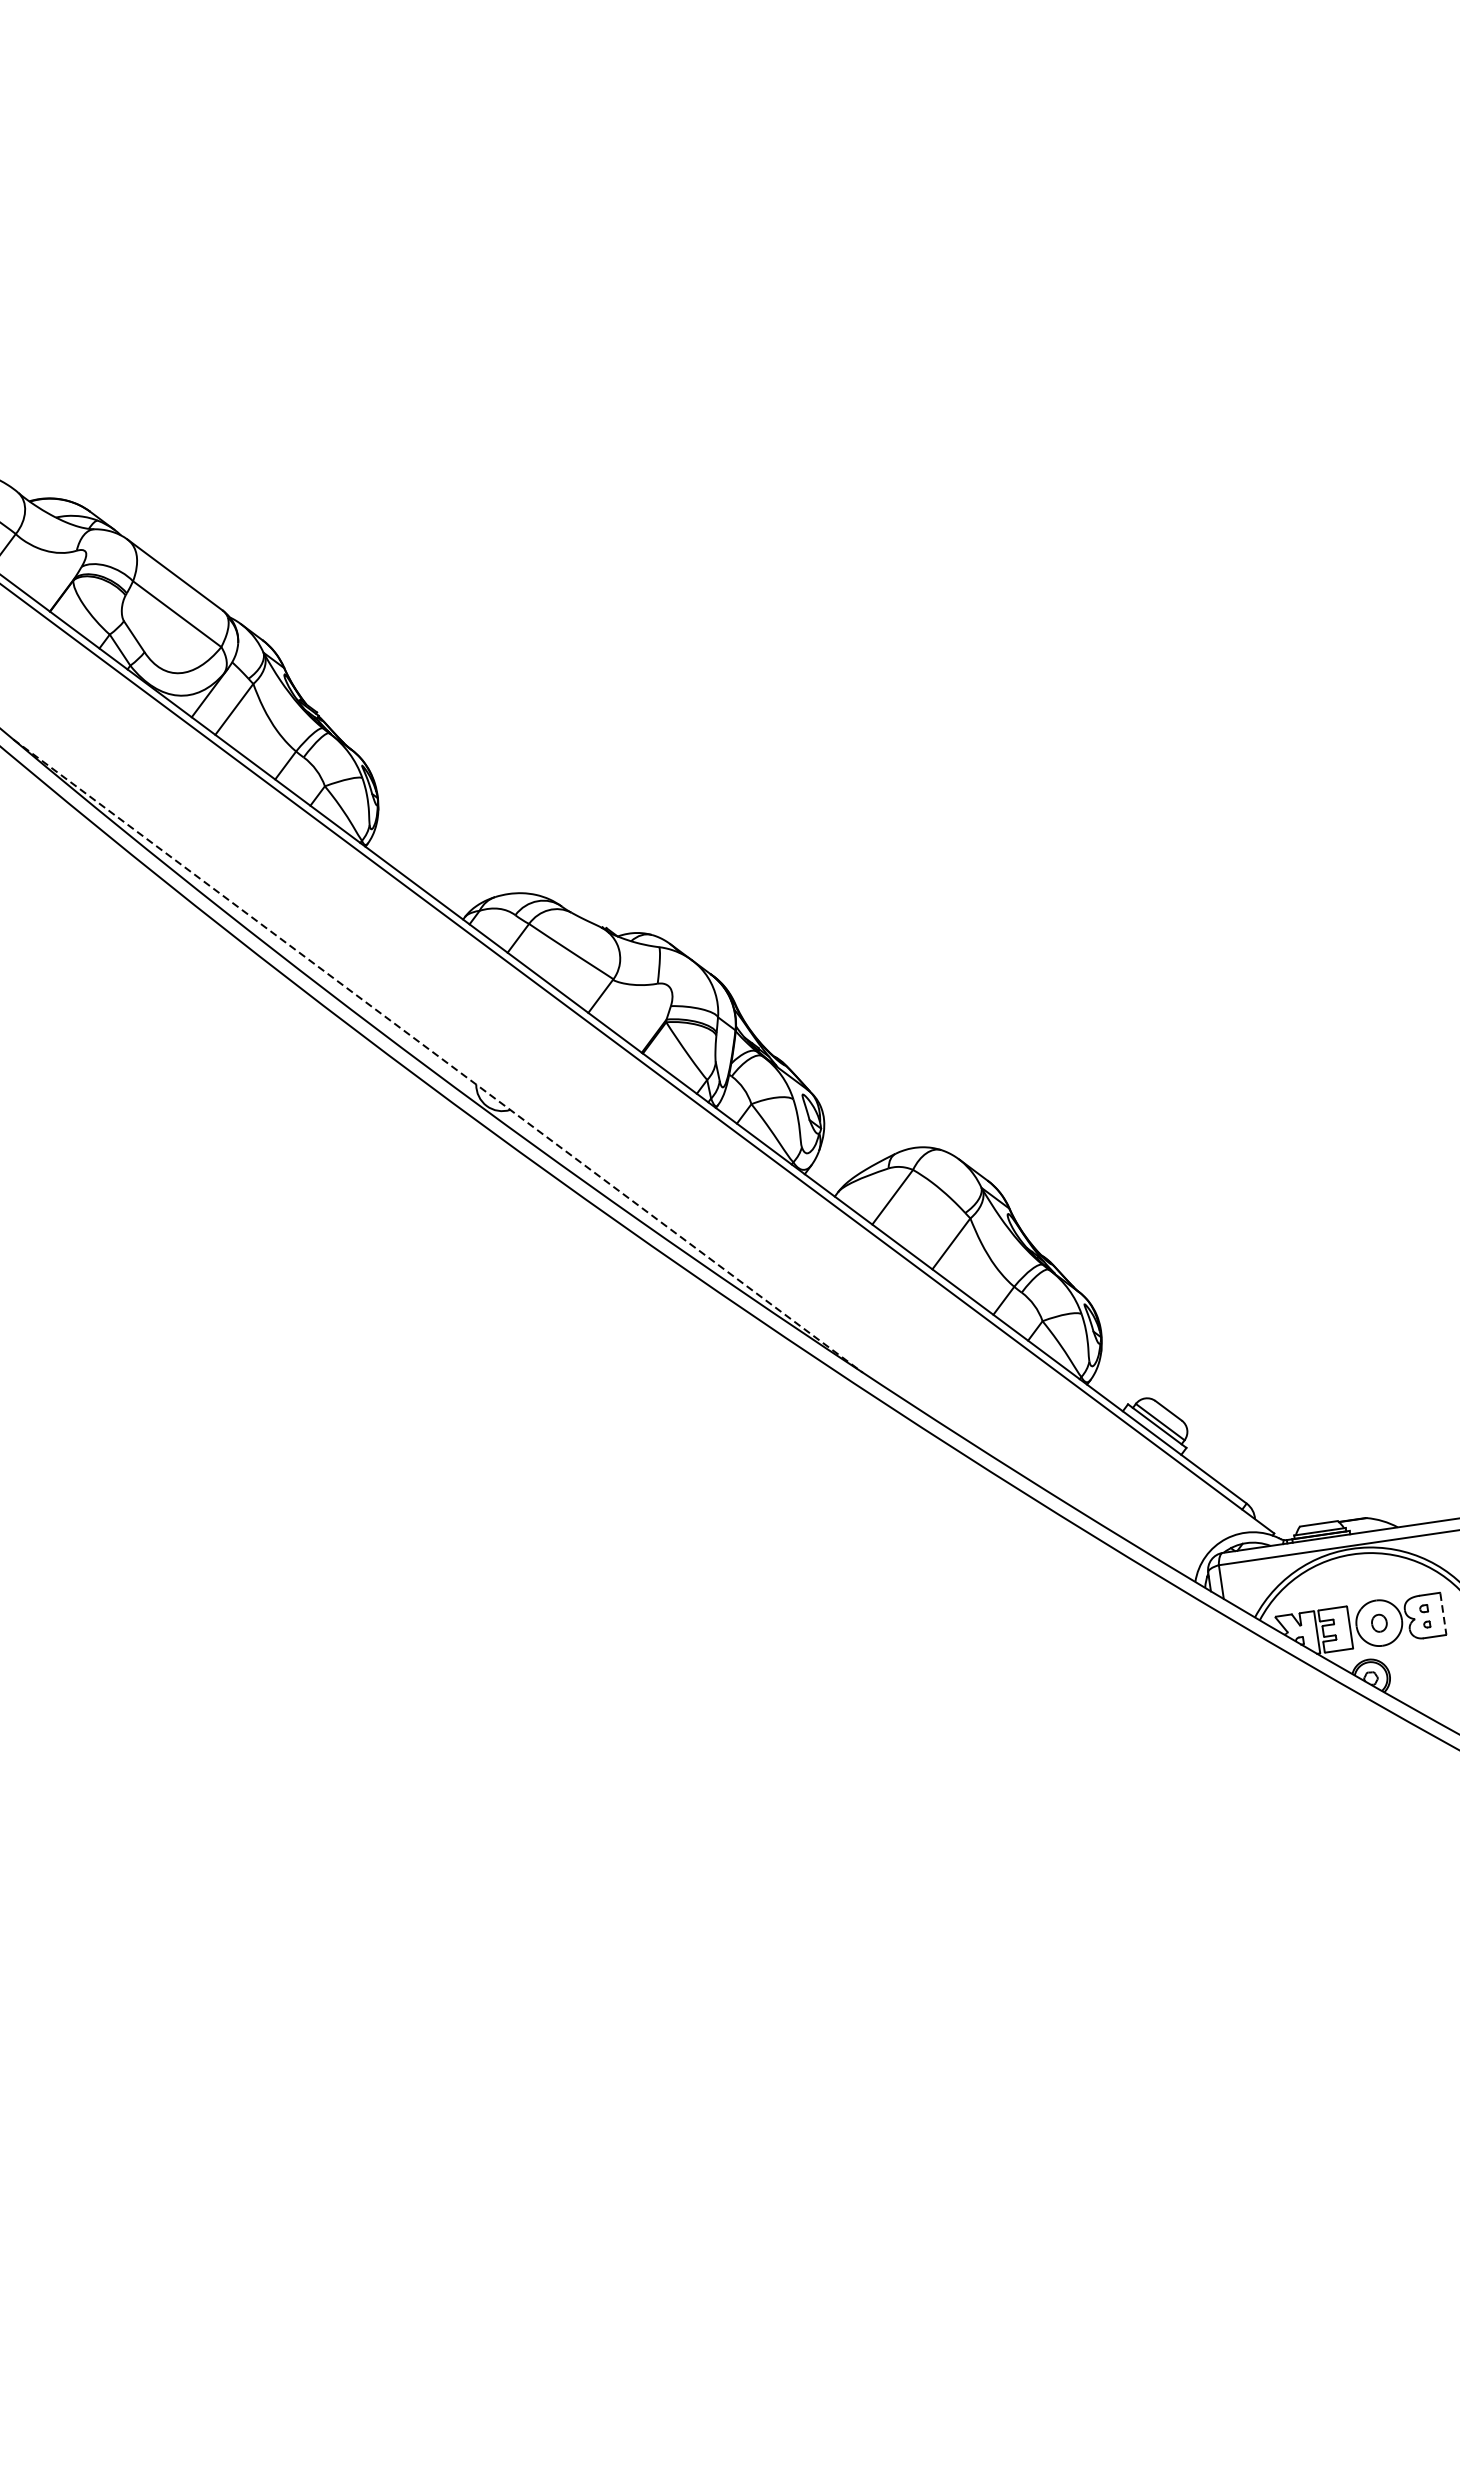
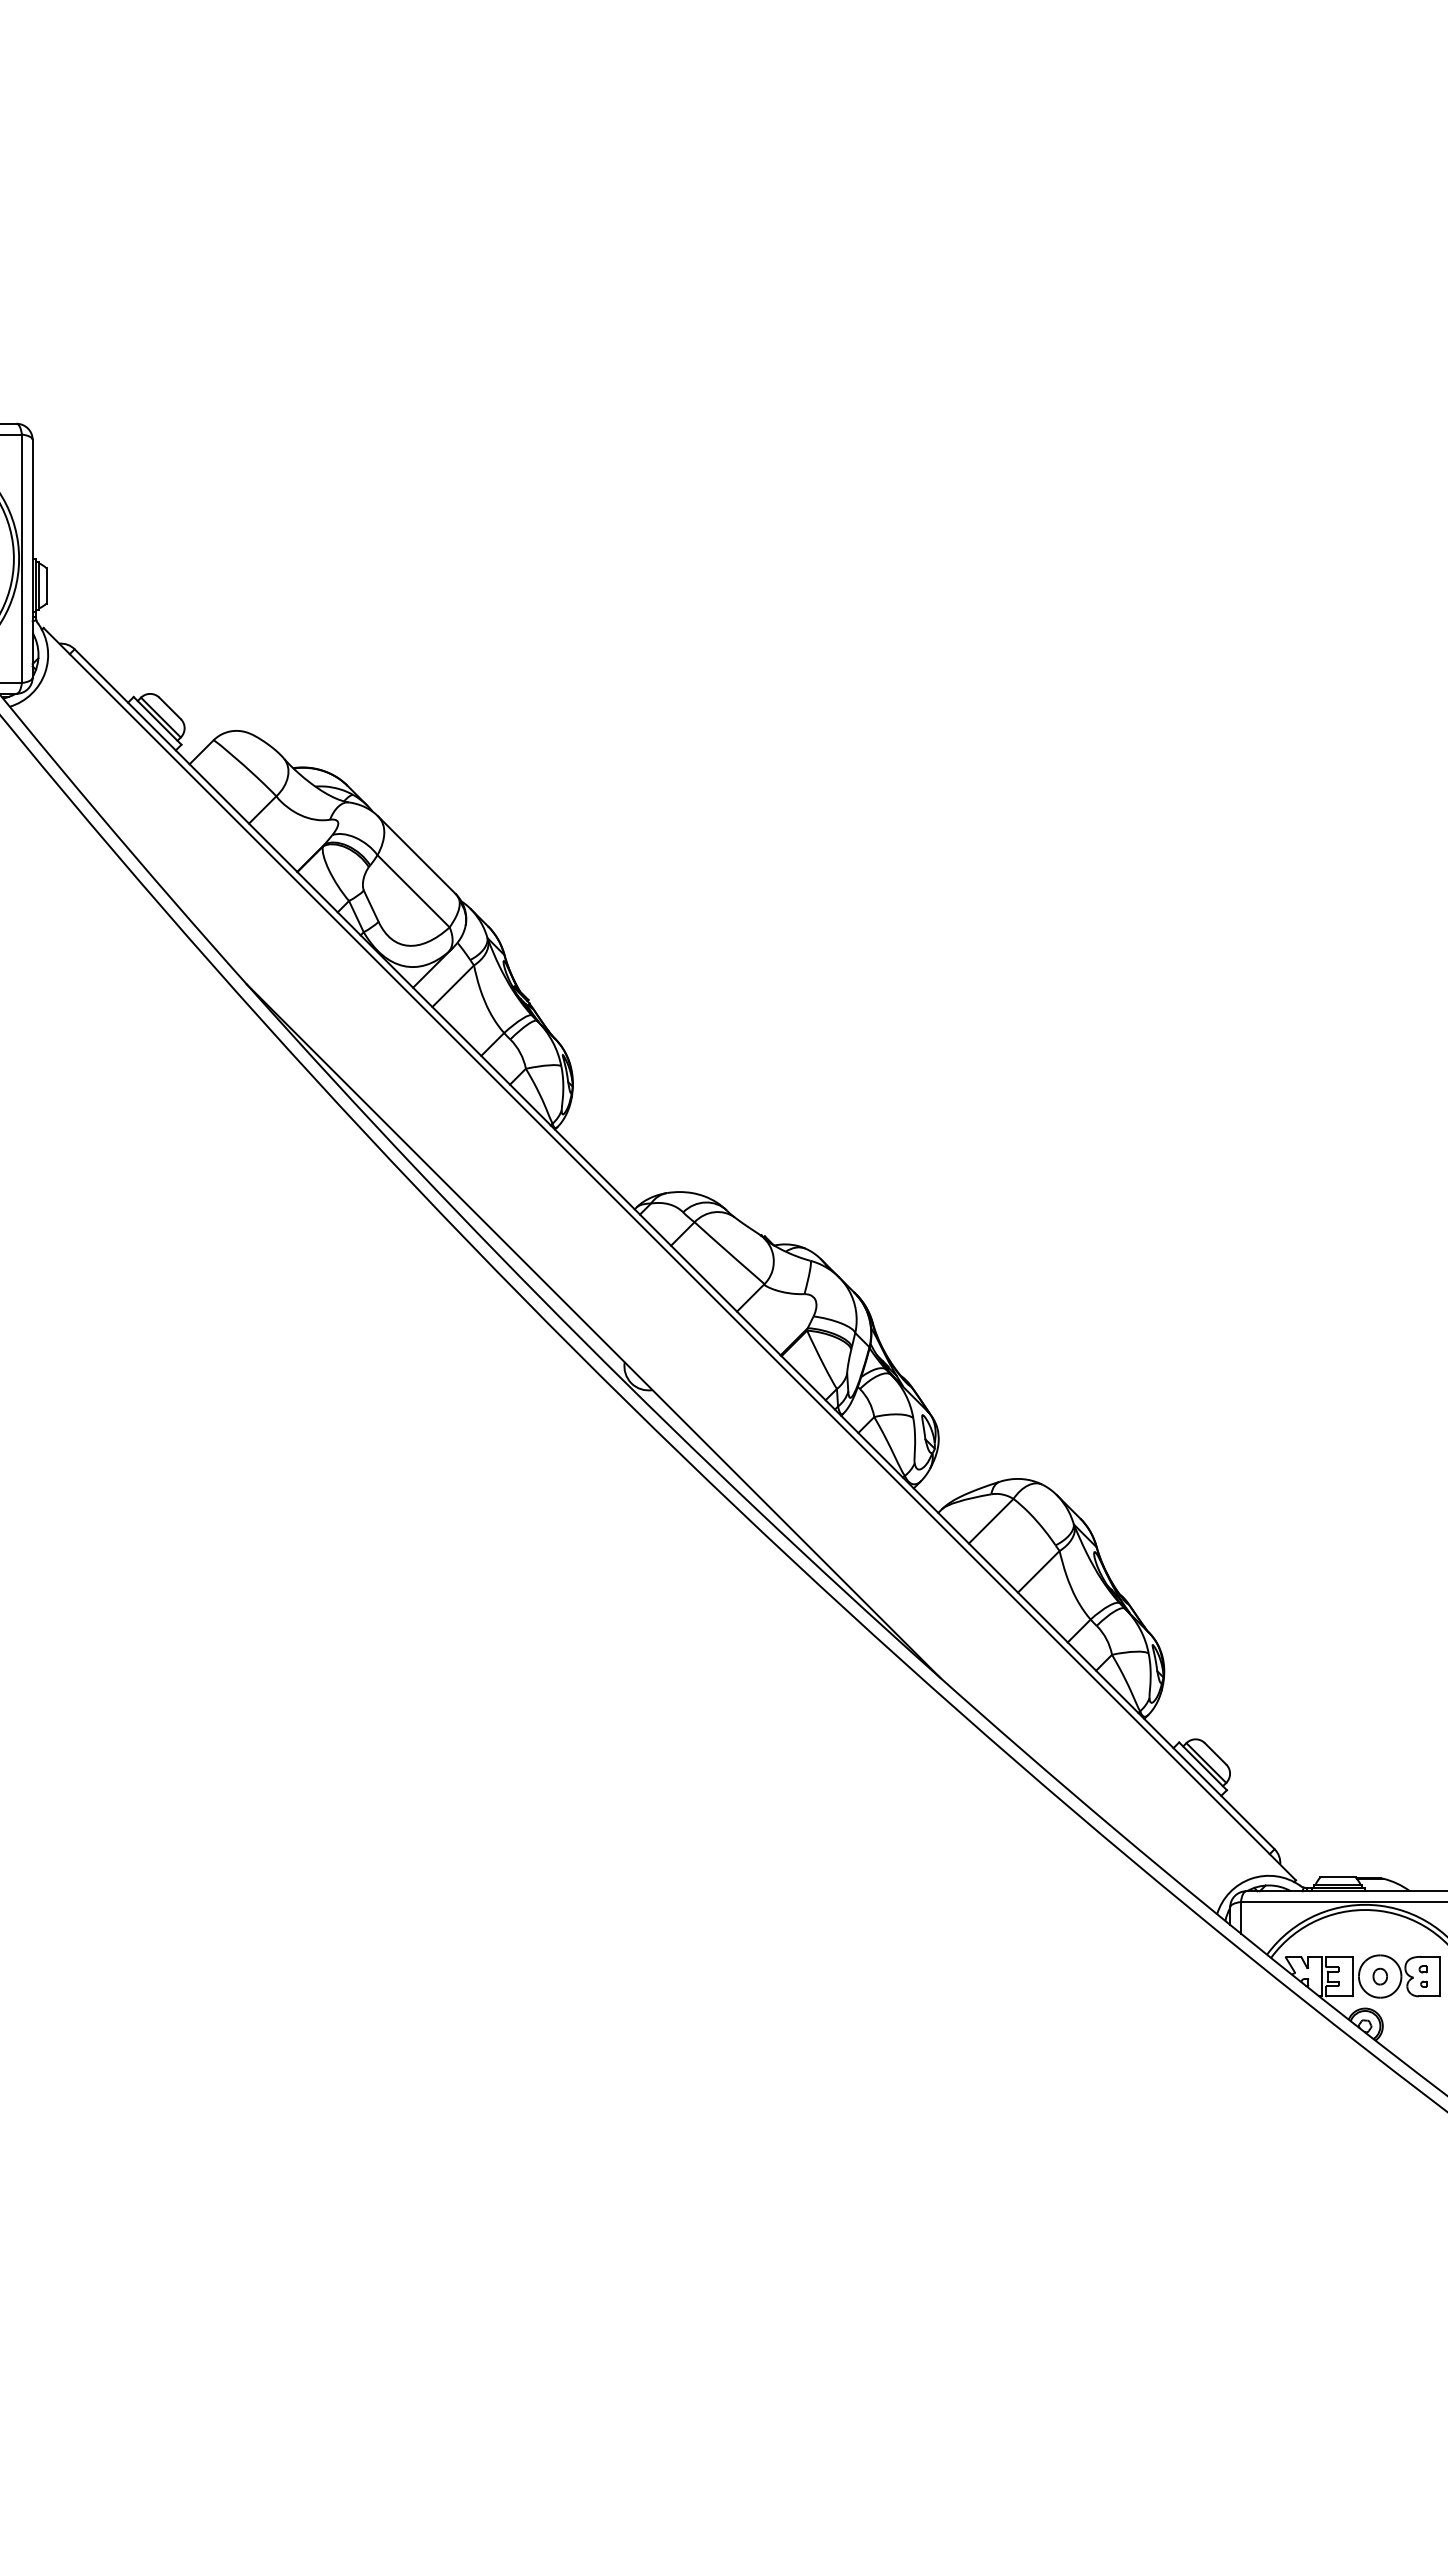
line: (438, 1056) -> (593, 1331), dashed -> solid
line: (1443, 1614) -> (1440, 1977), dashed -> solid

